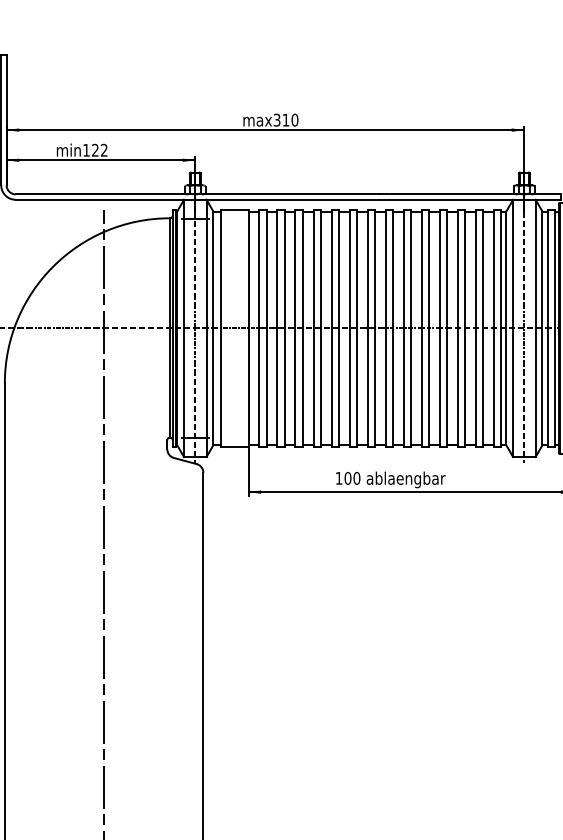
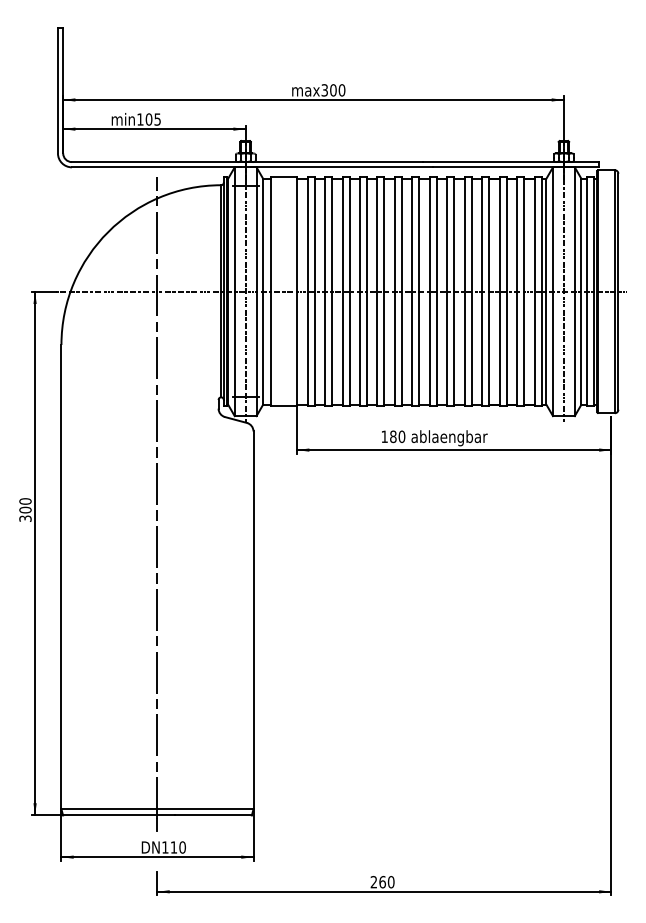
text: (286, 120) -> (333, 90), 310 -> 300
text: (98, 150) -> (152, 119), 122 -> 105
text: (348, 478) -> (393, 436), 100 -> 180

